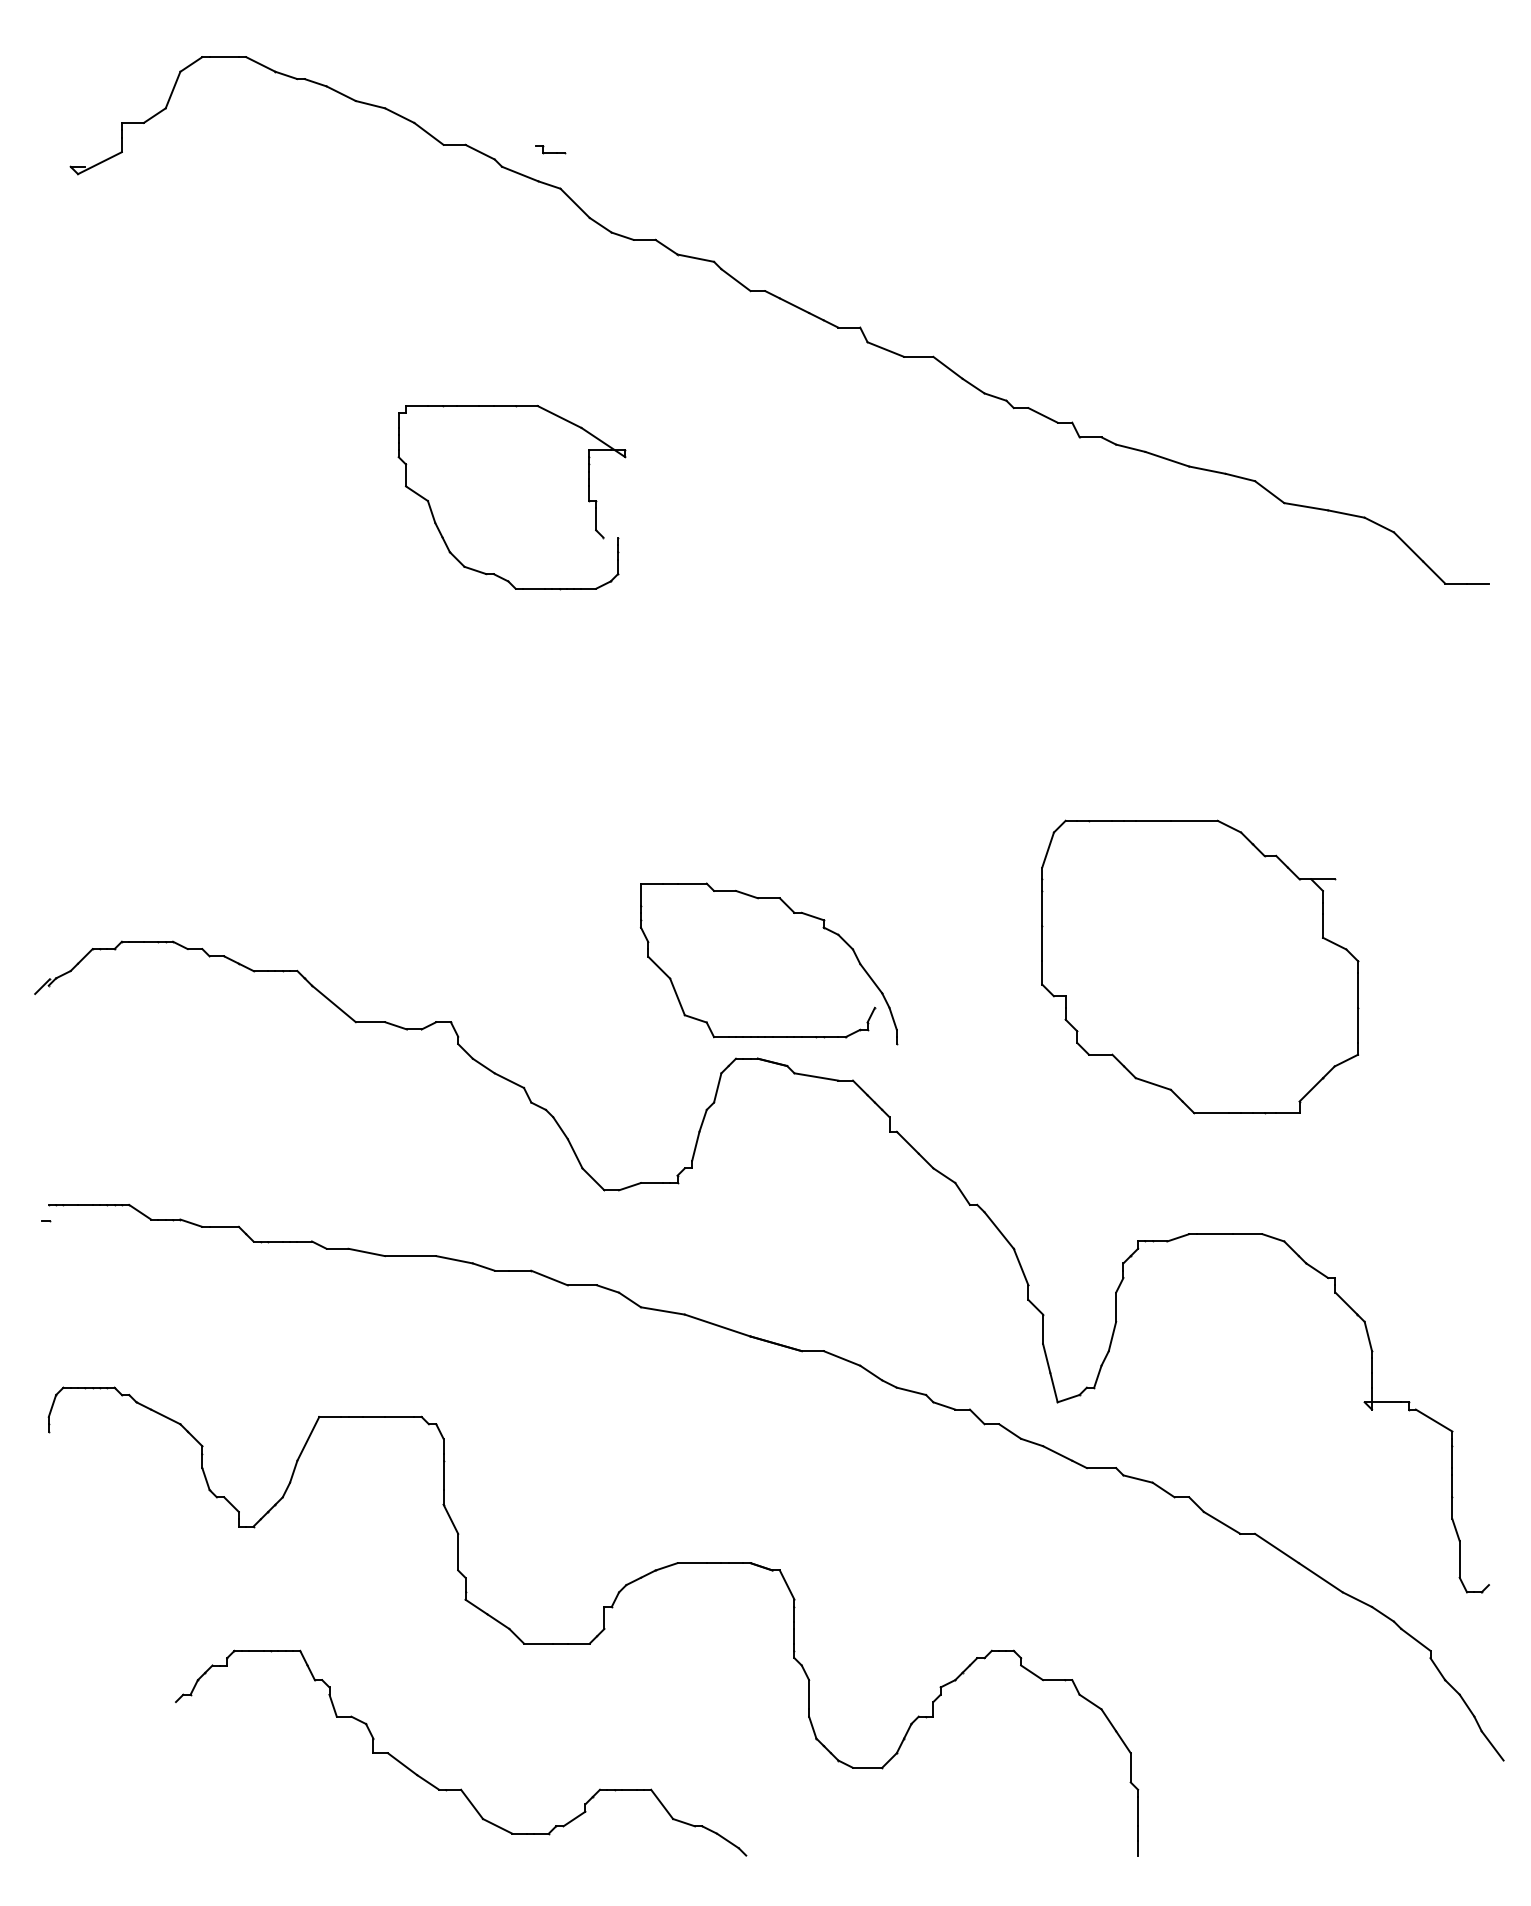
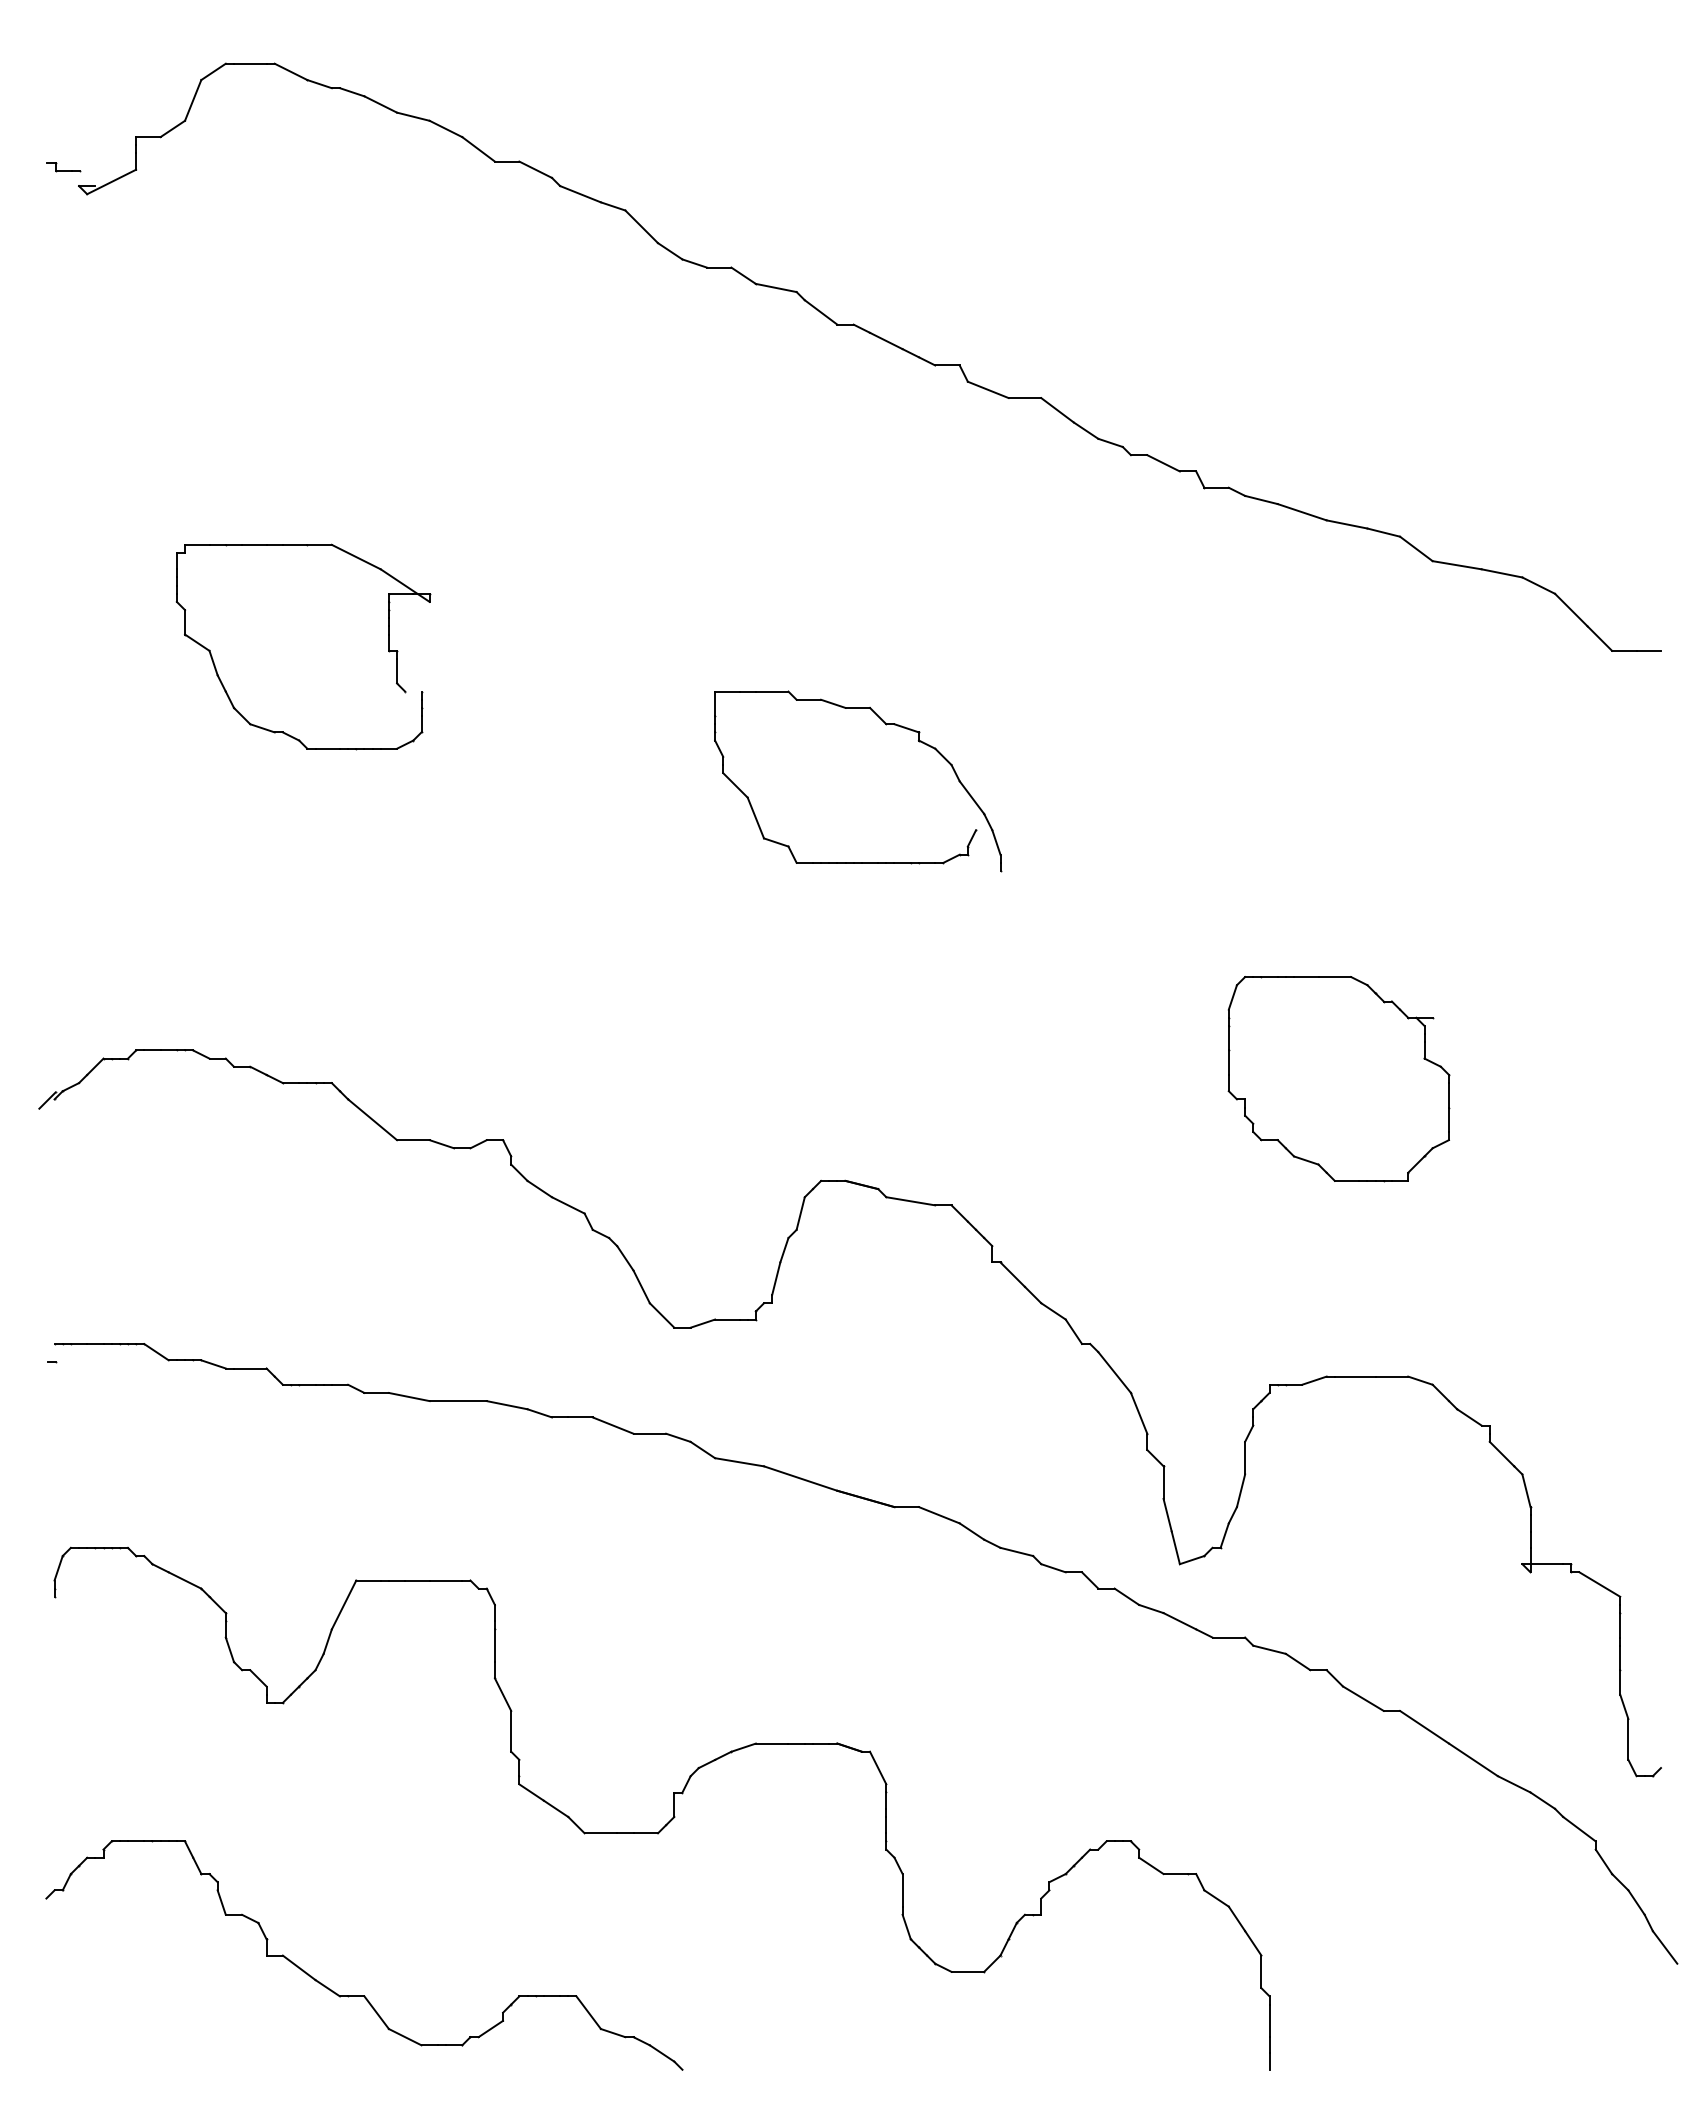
part: (549, 150) -> (63, 167), moved
part: (588, 497) -> (388, 646), moved
part: (794, 914) -> (886, 725), moved
part: (1199, 967) -> (1338, 1079), size x0.62
part: (461, 1788) -> (364, 1995), moved

